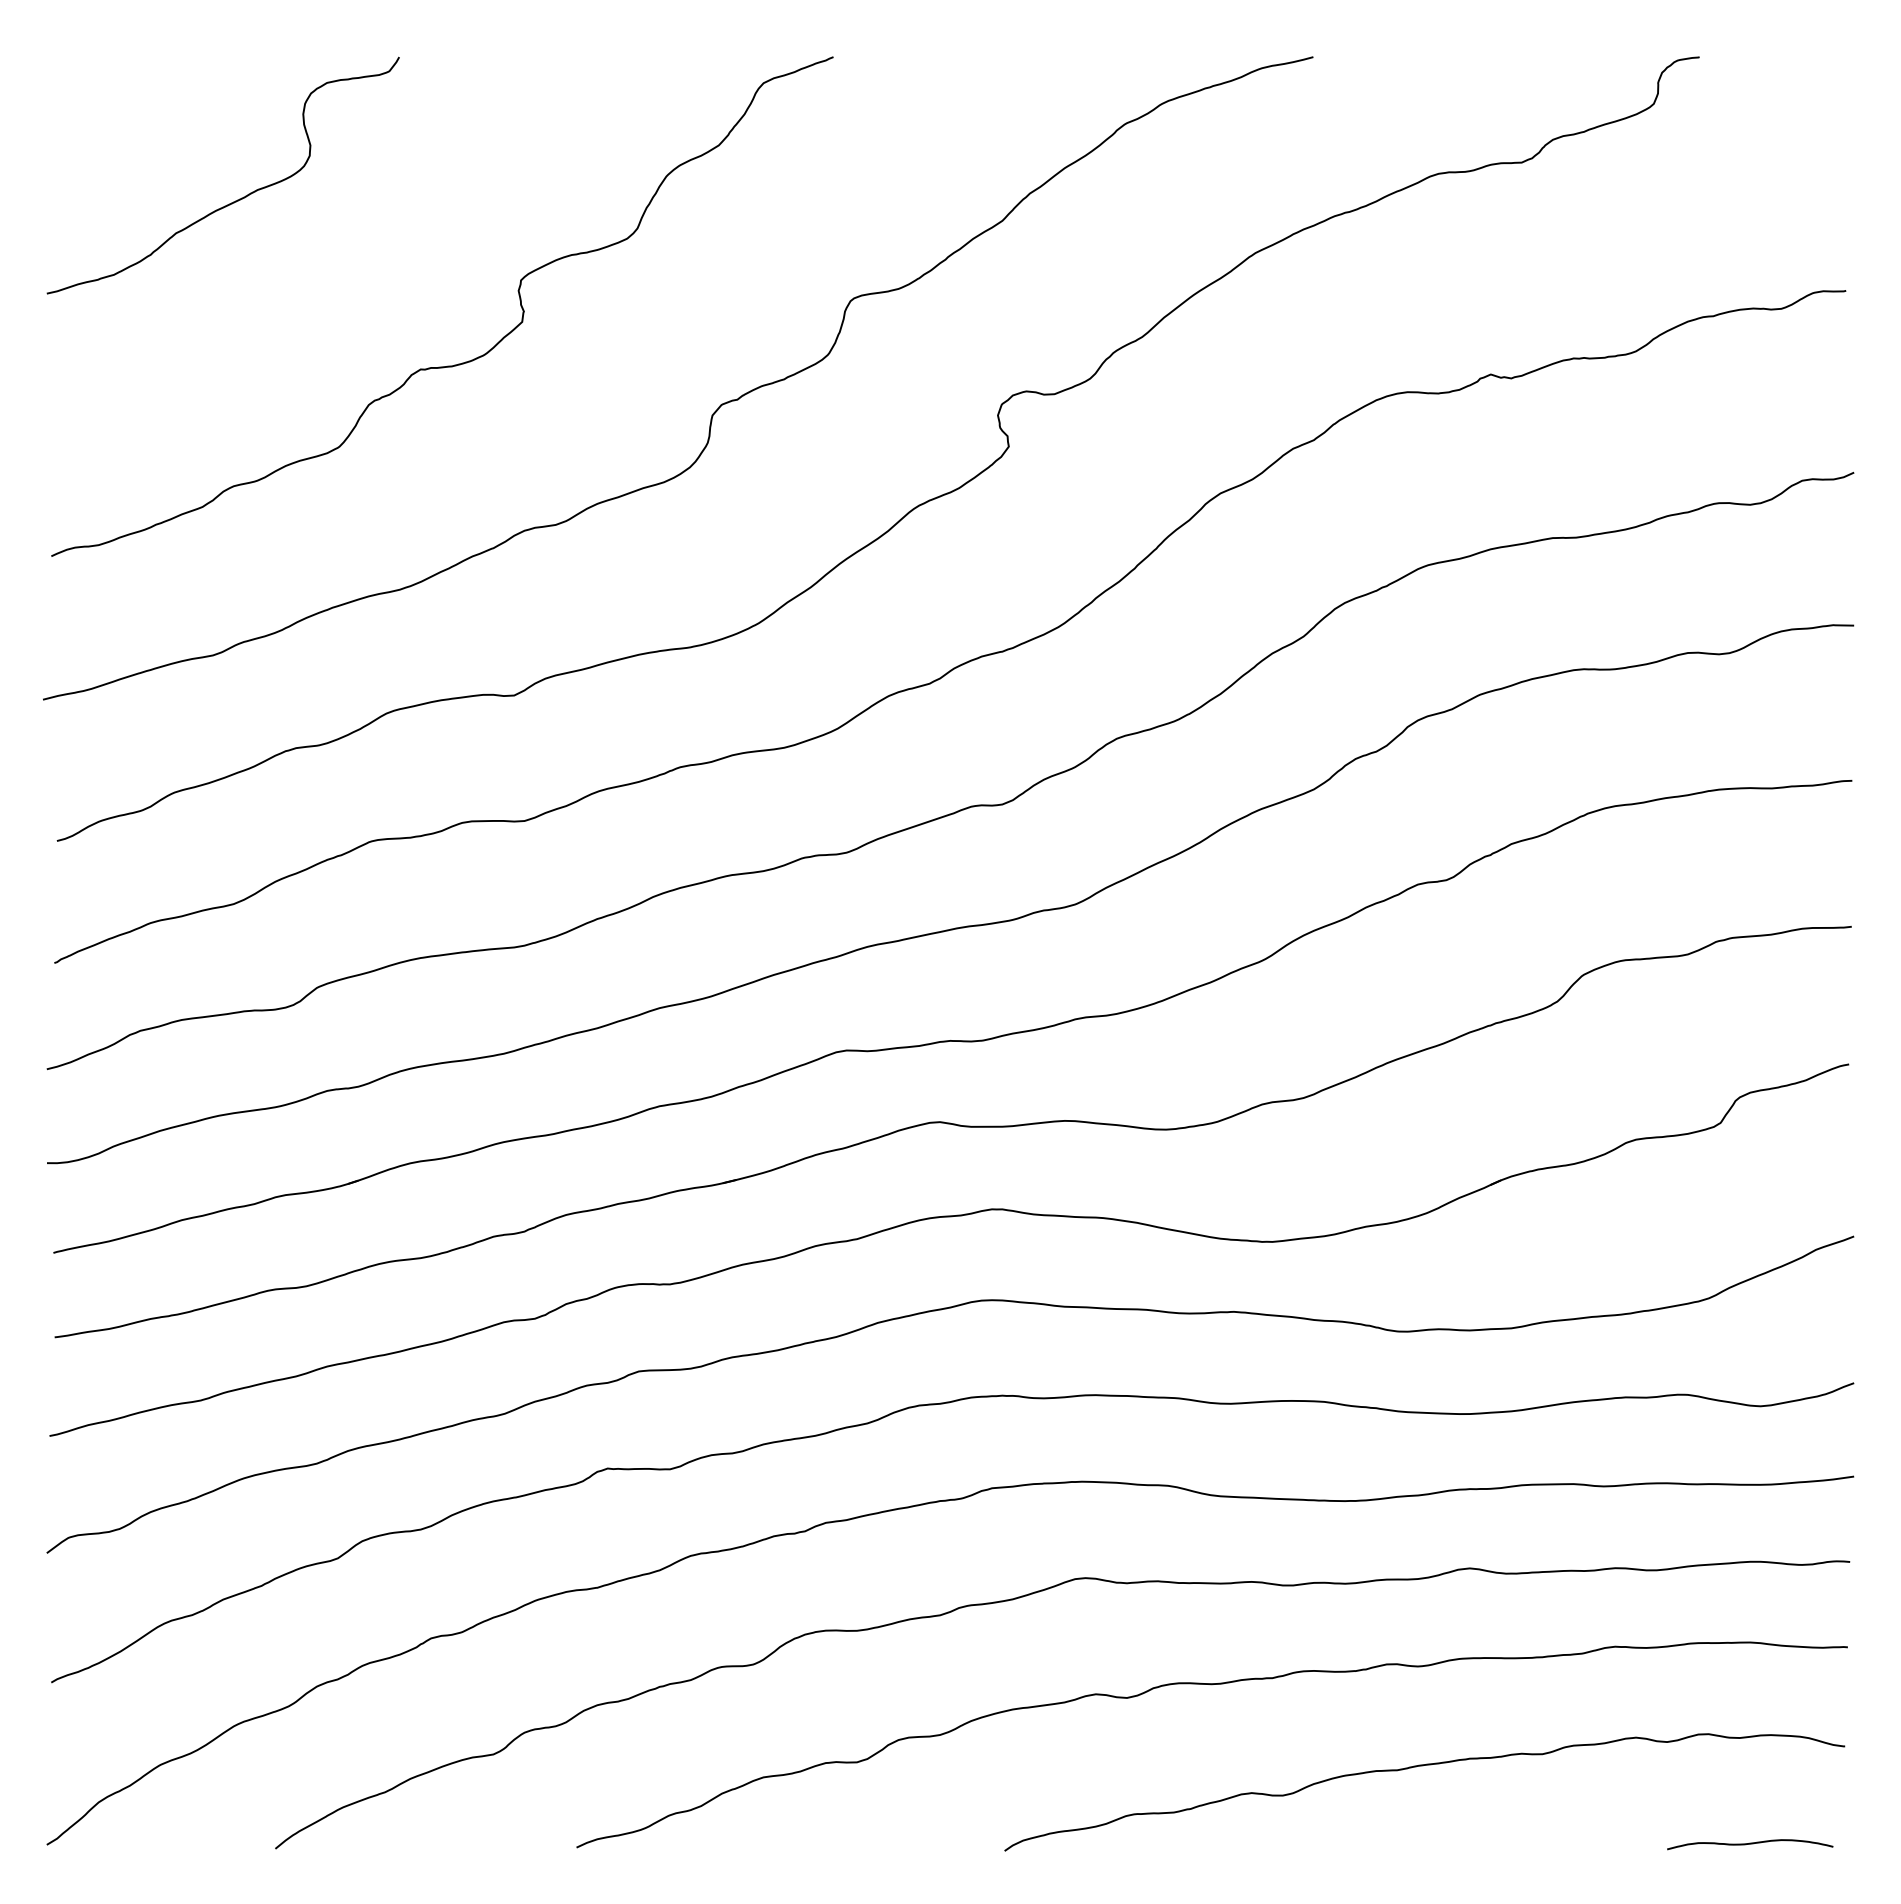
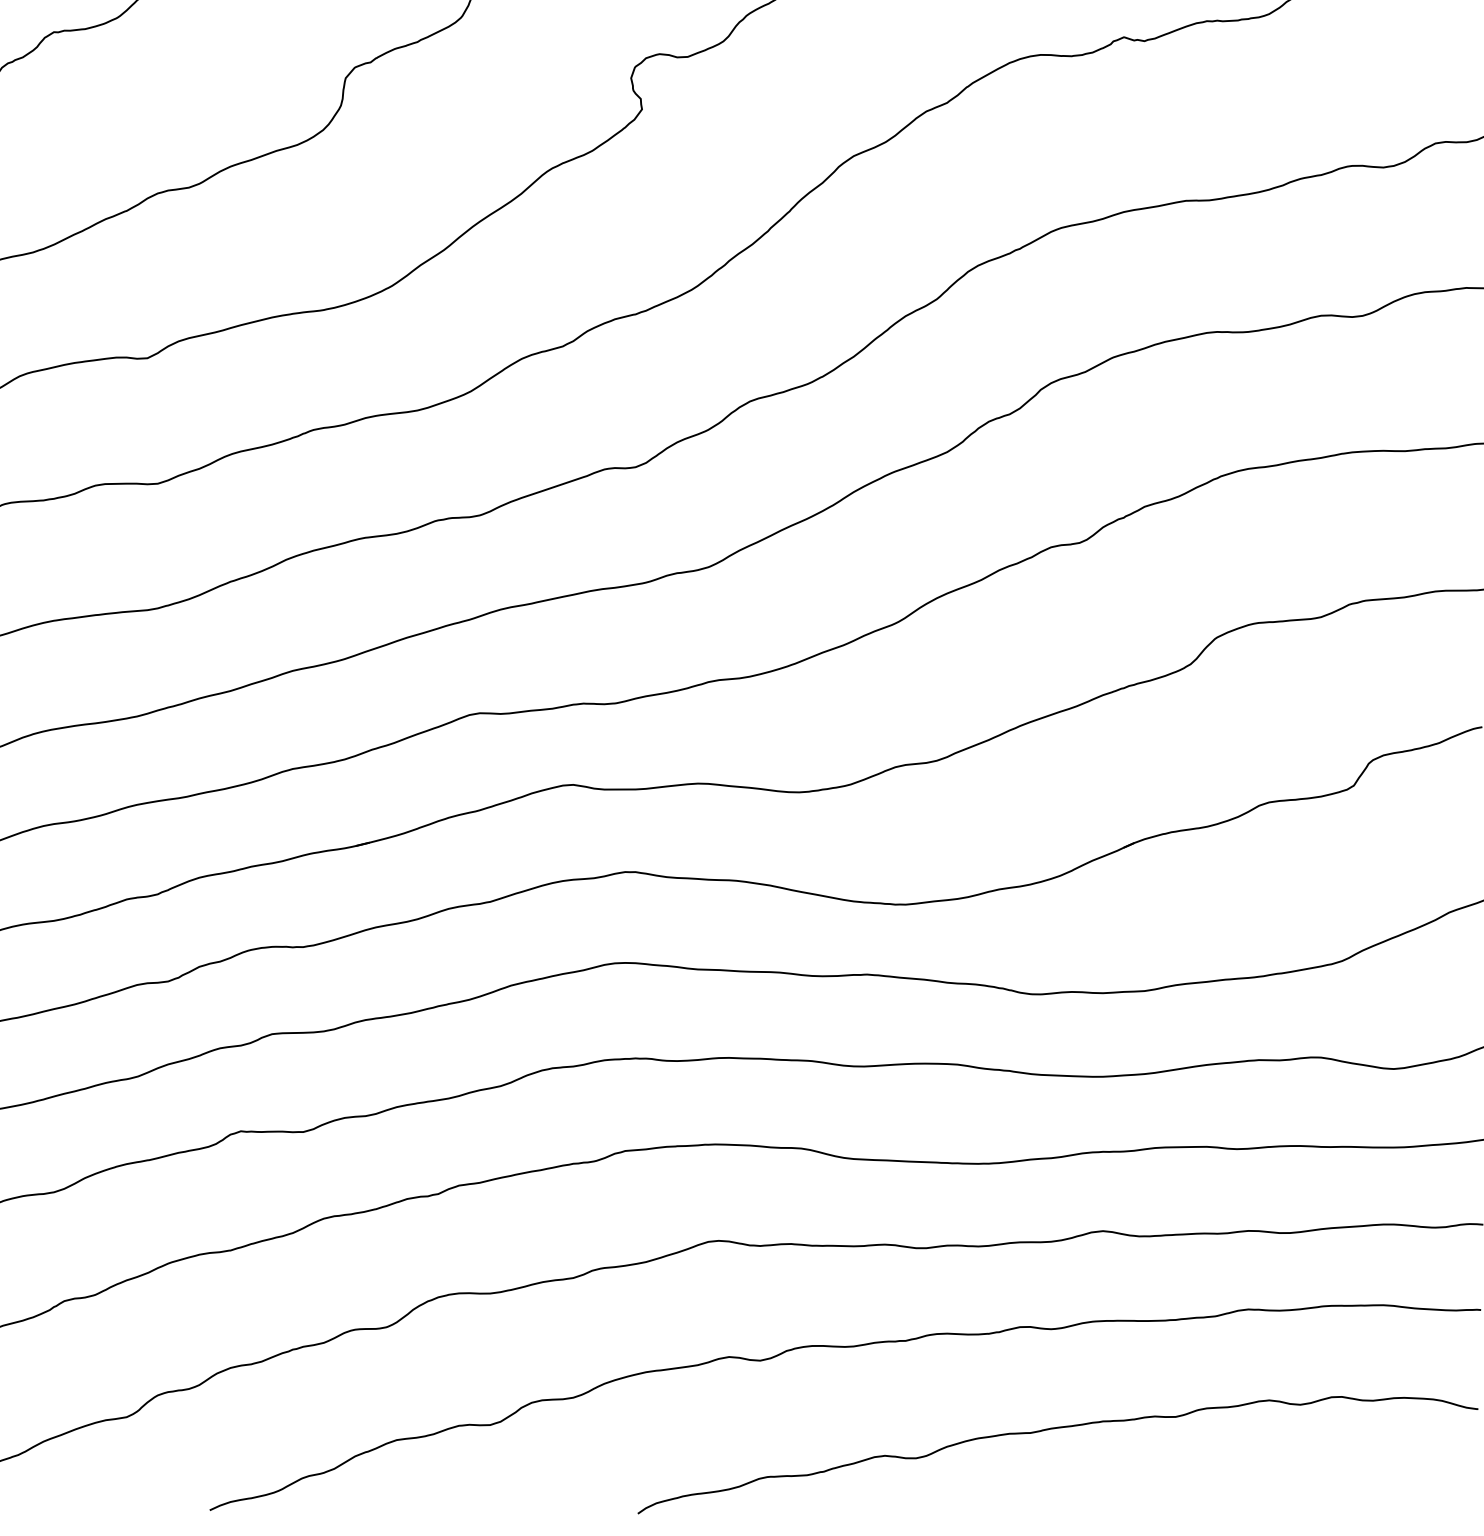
curve: (1750, 1844) -> (1383, 1507), removed

